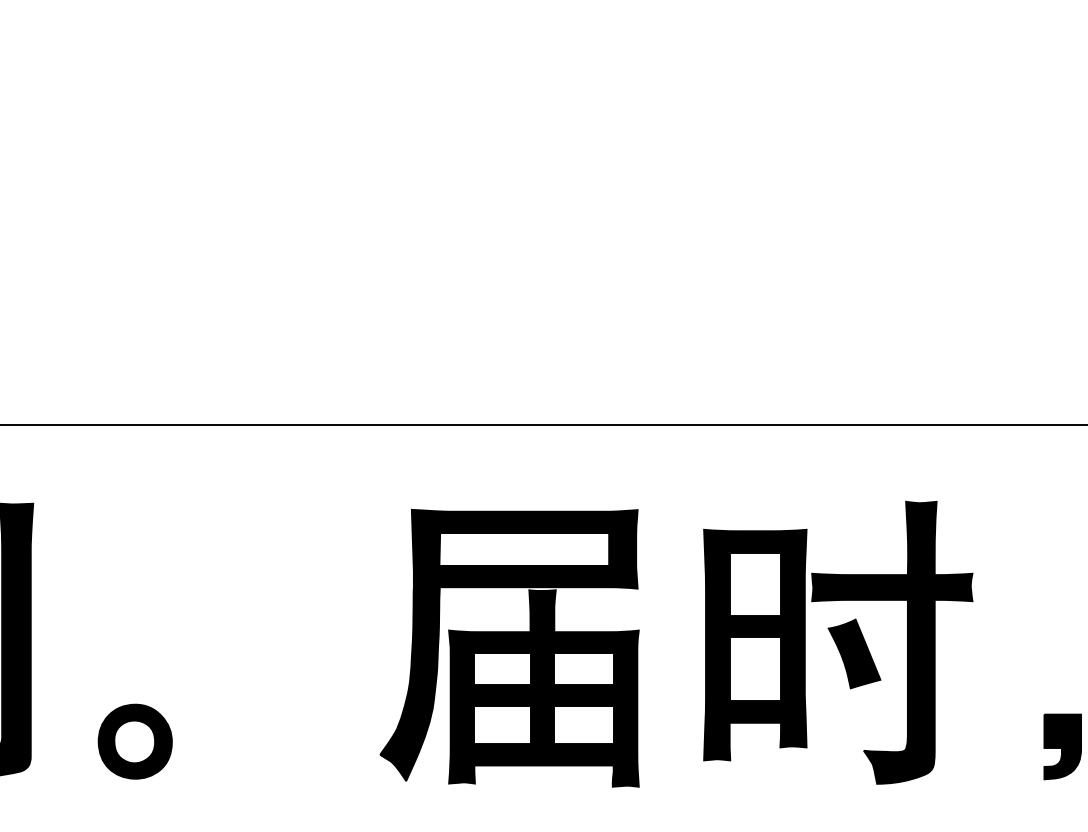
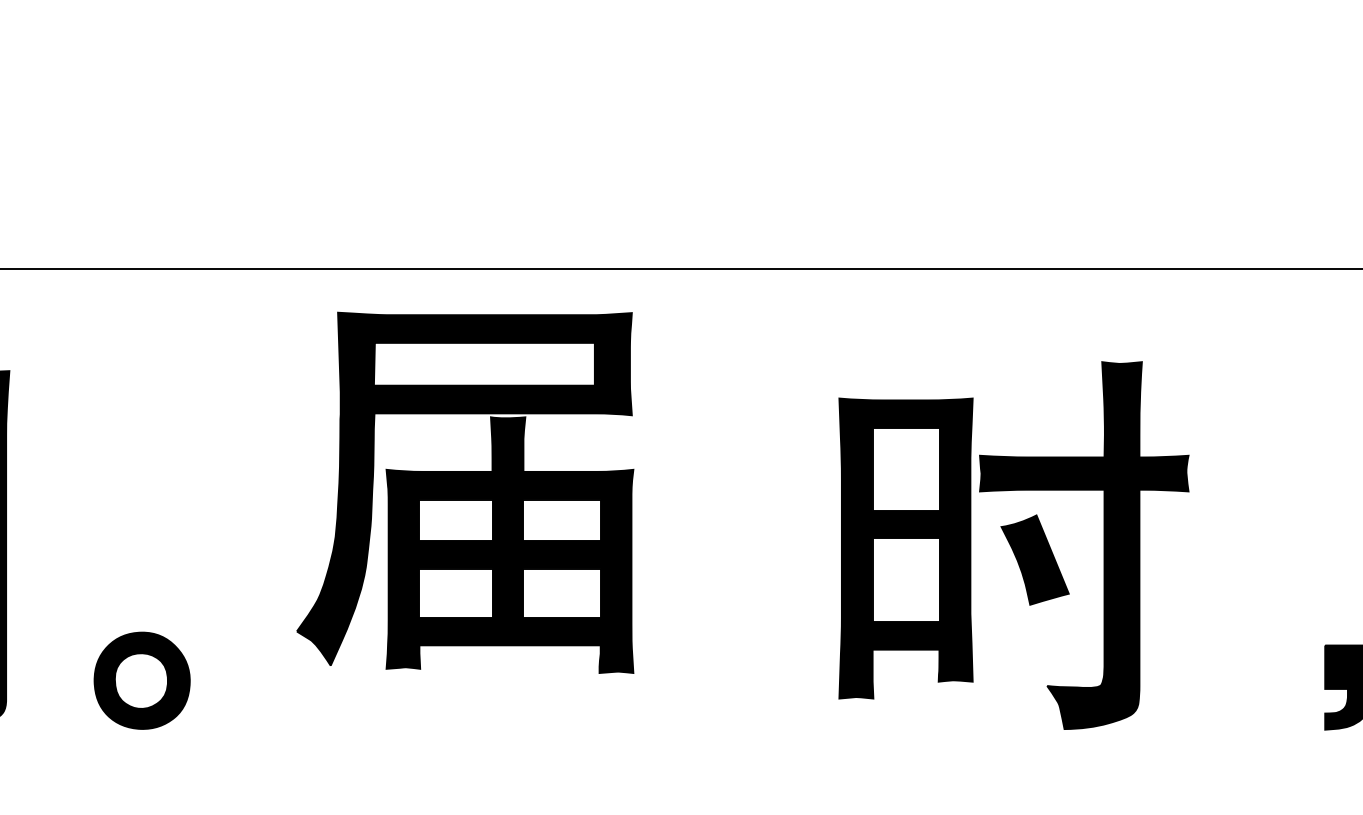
part: (838, 642) -> (1014, 545), moved
part: (509, 648) -> (465, 493), moved

